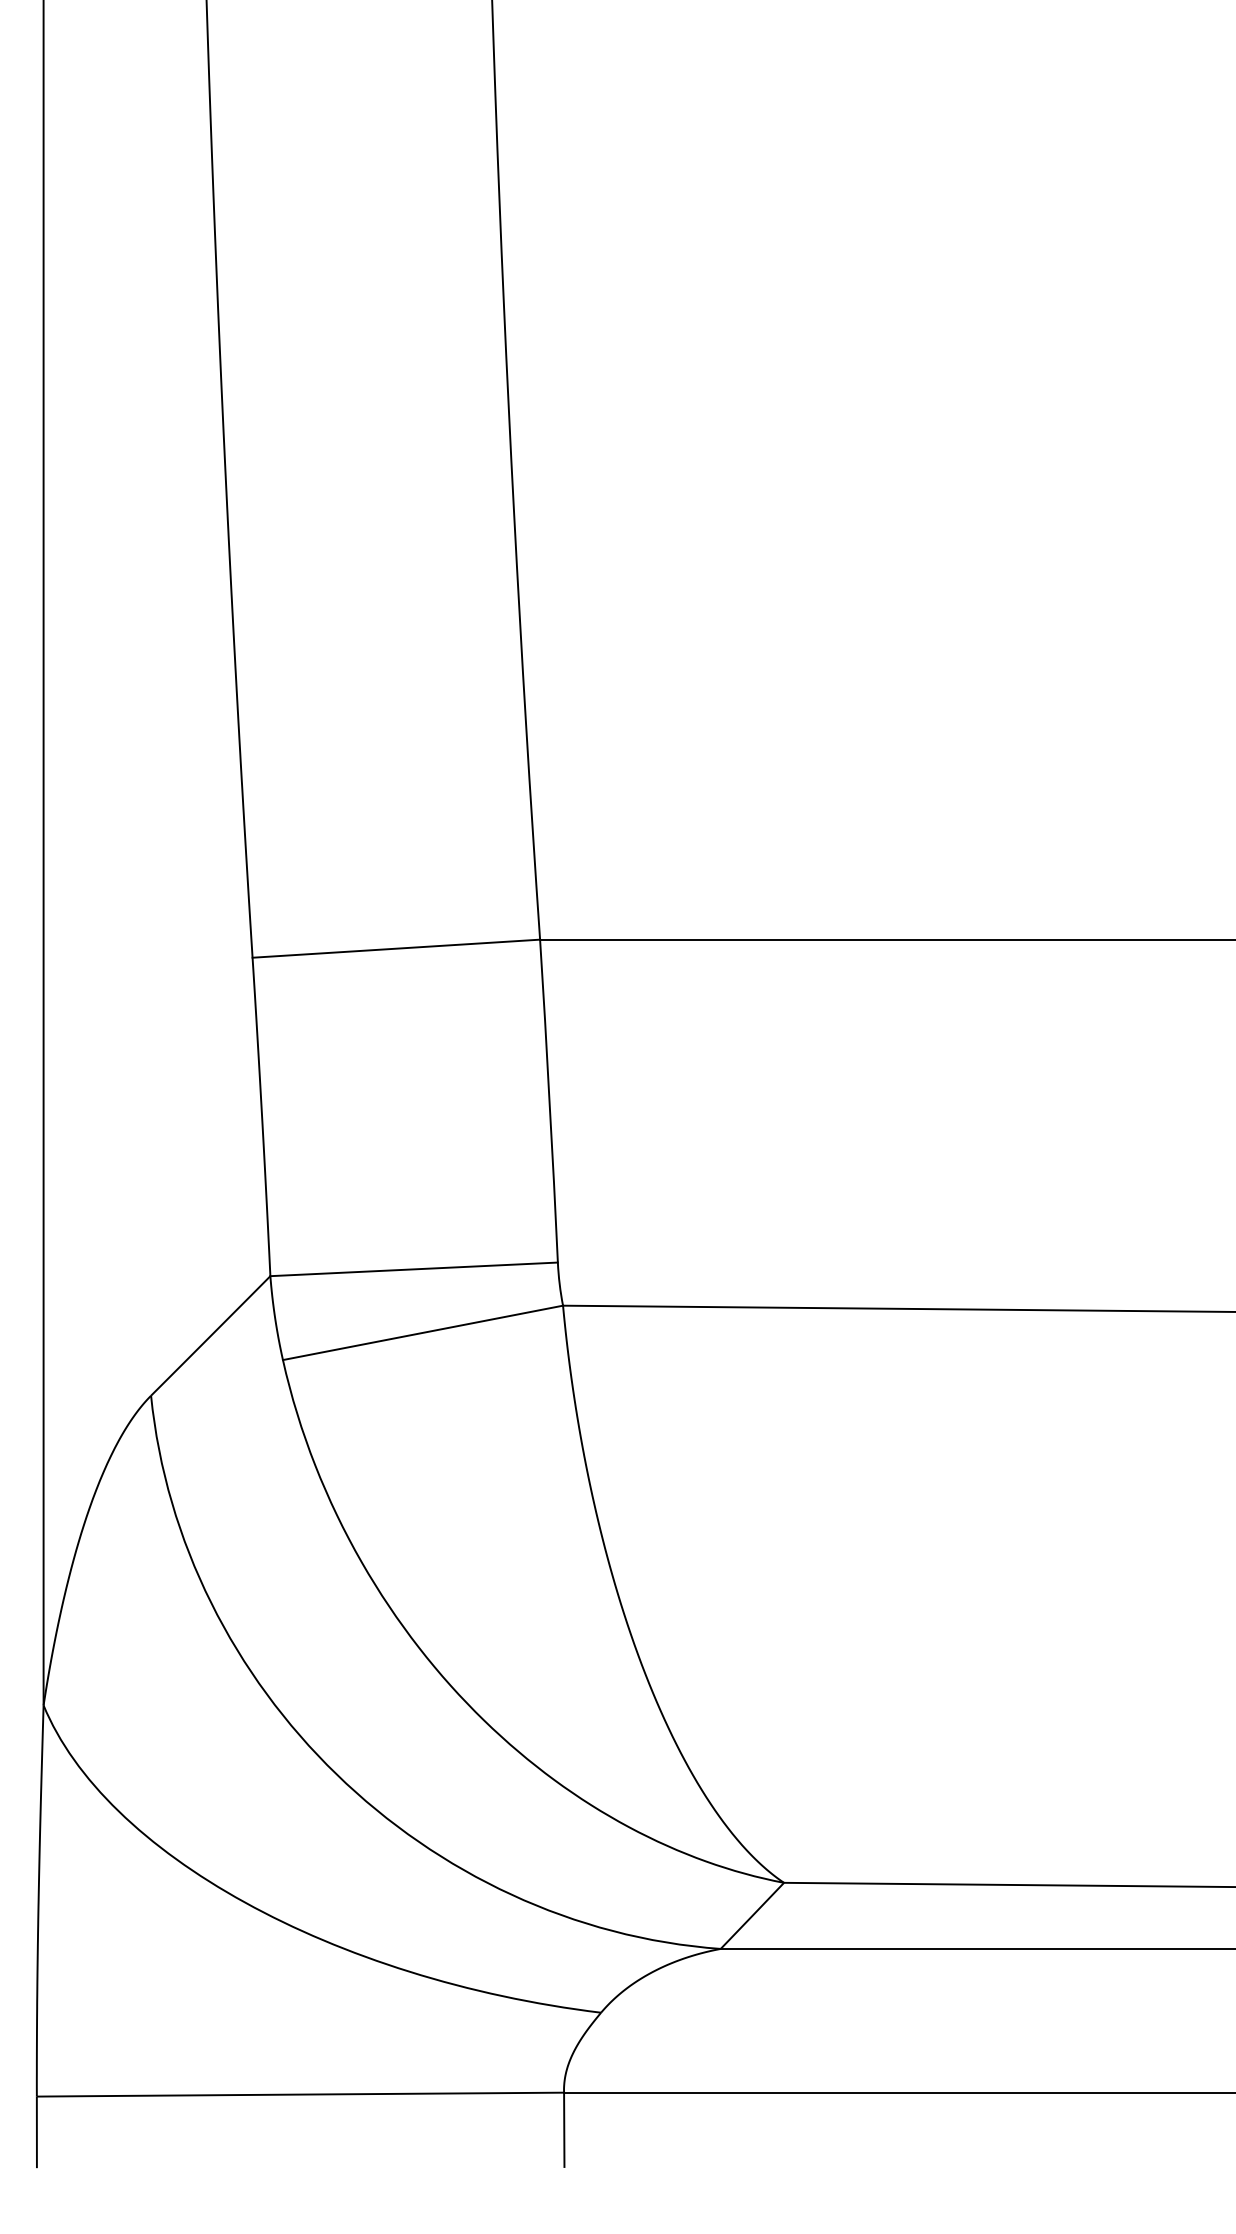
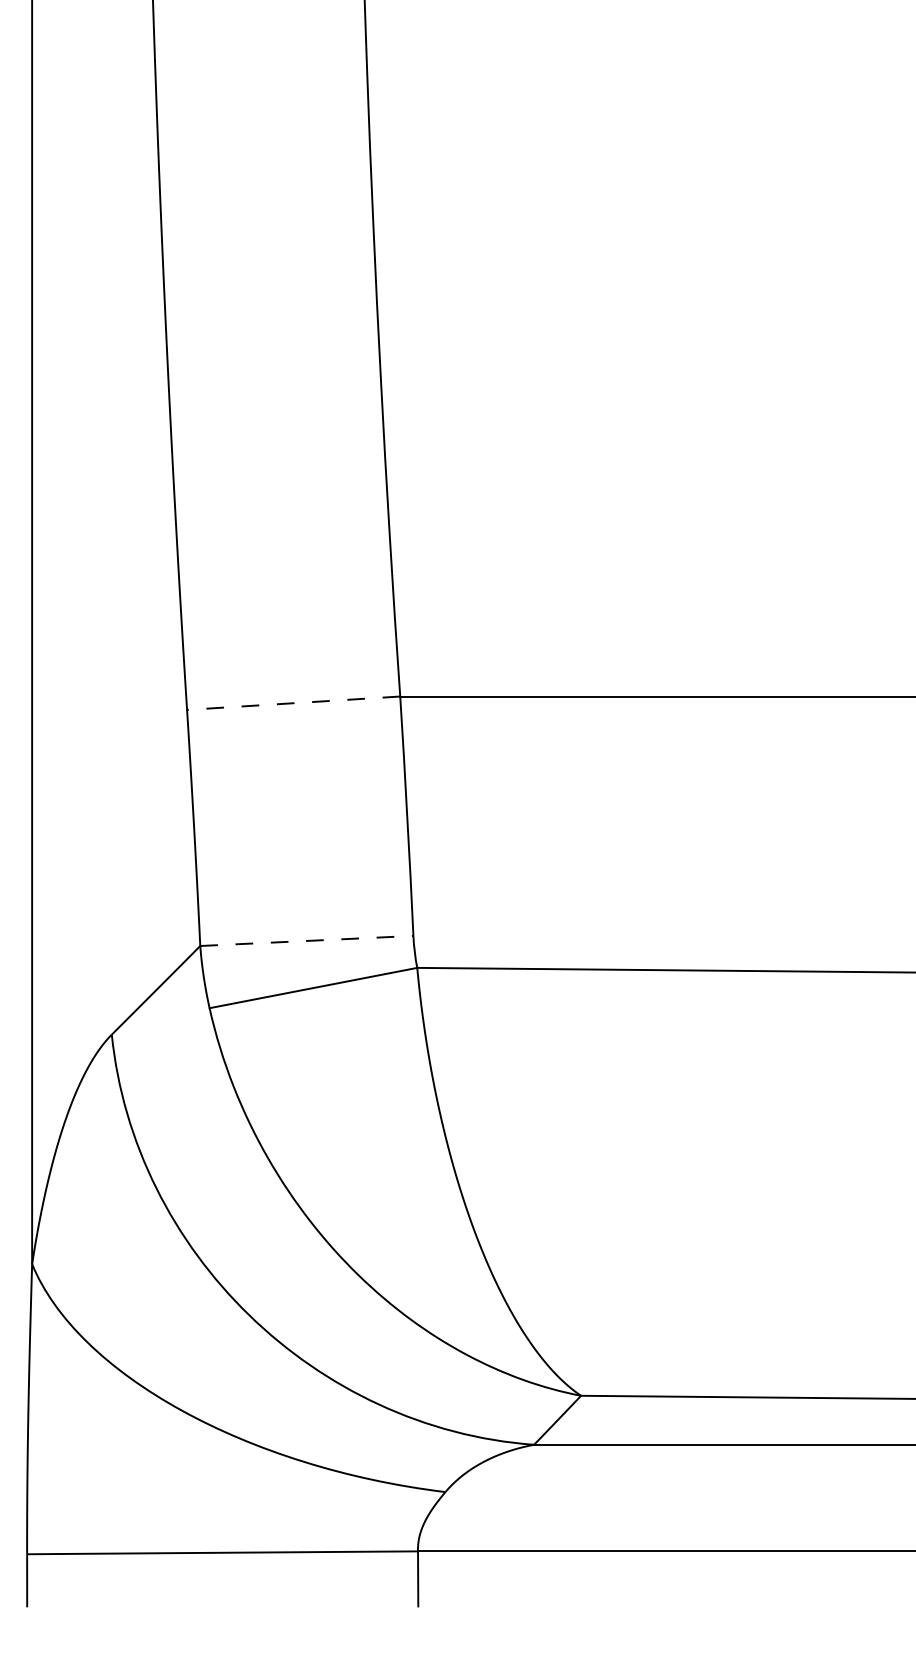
line: (395, 948) -> (293, 703), solid -> dashed
line: (414, 1269) -> (307, 941), solid -> dashed

